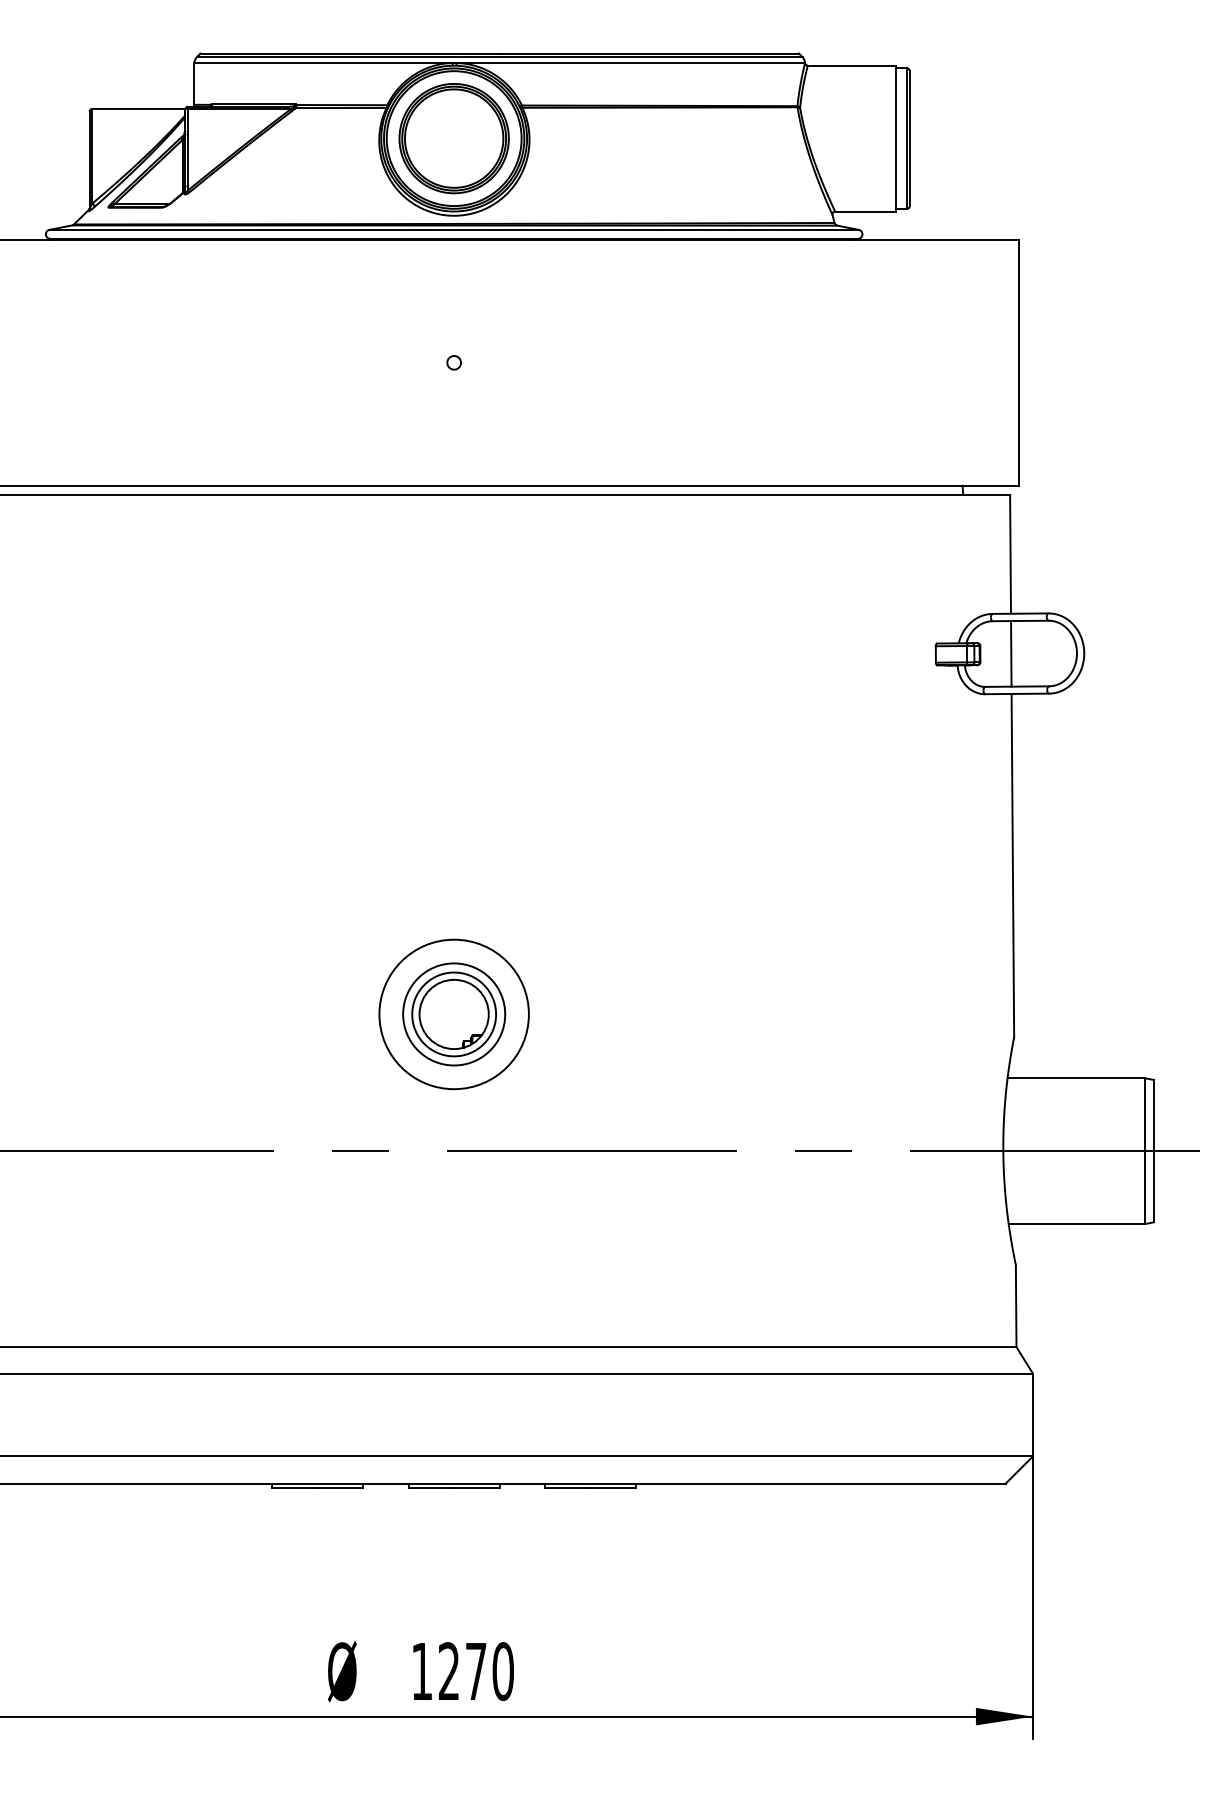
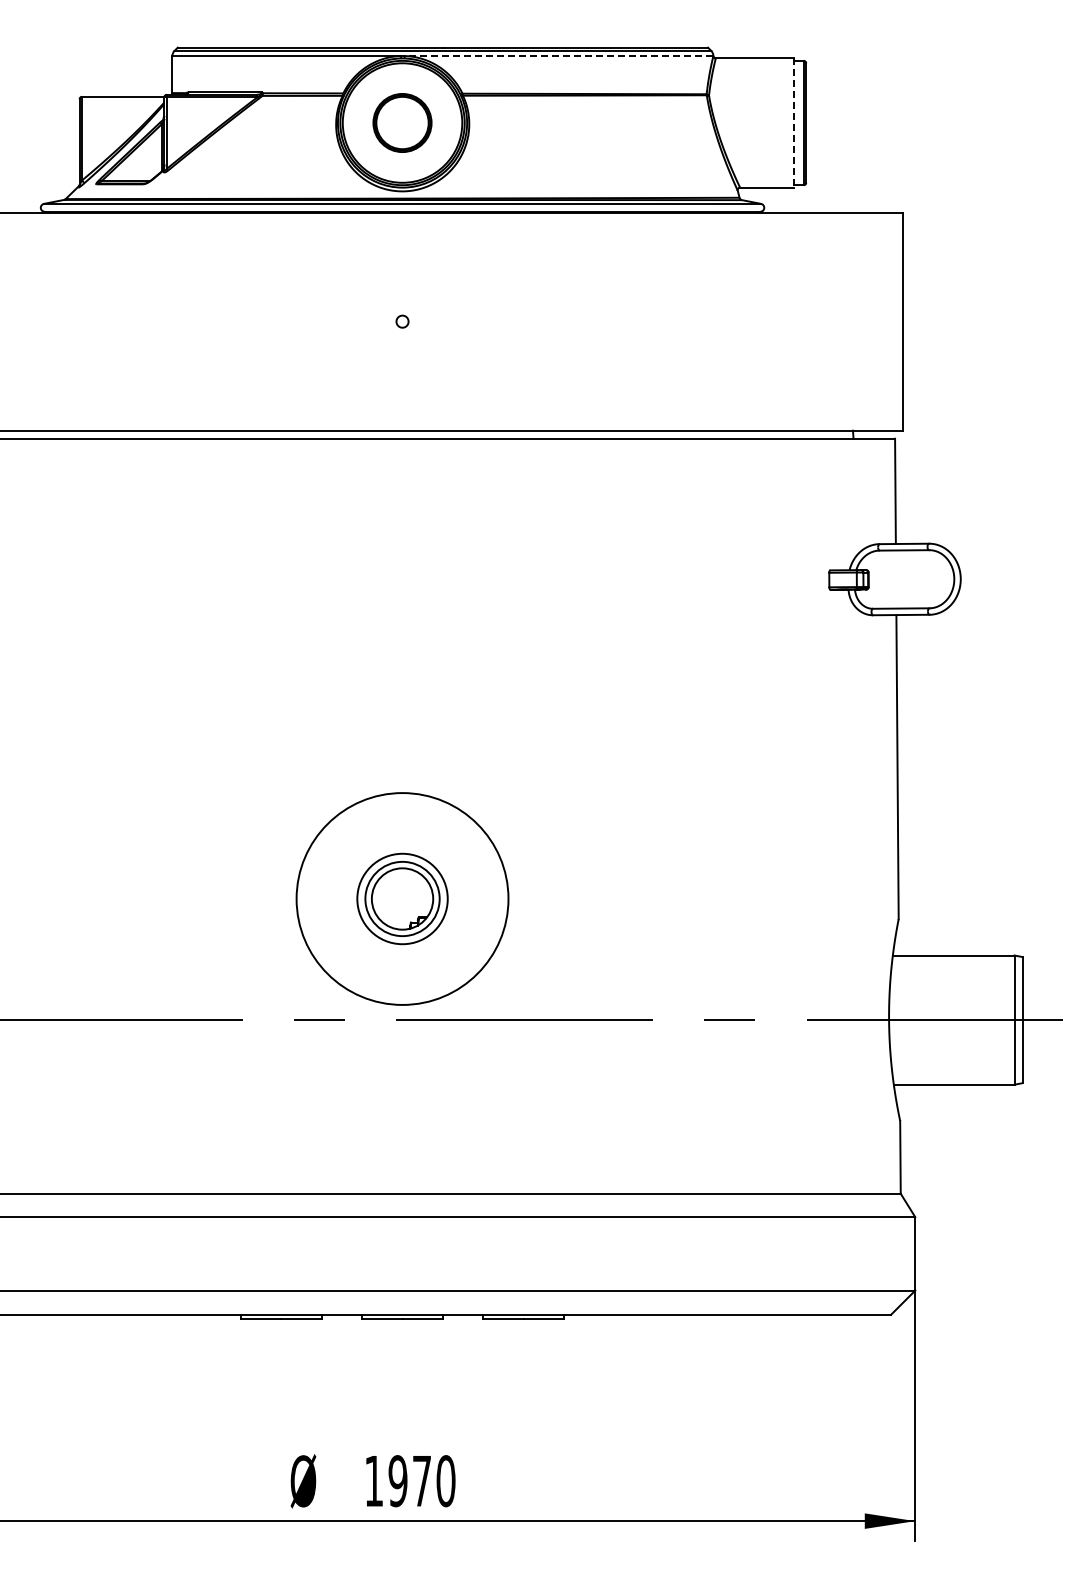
line: (630, 63) -> (558, 56), solid -> dashed
part: (454, 138) -> (402, 122), size x0.6
line: (896, 139) -> (794, 123), solid -> dashed
line: (1010, 653) -> (895, 579), removed
circle: (454, 1013) -> (402, 898), size x1.6
text: (448, 1671) -> (397, 1481), 1270 -> 1970

